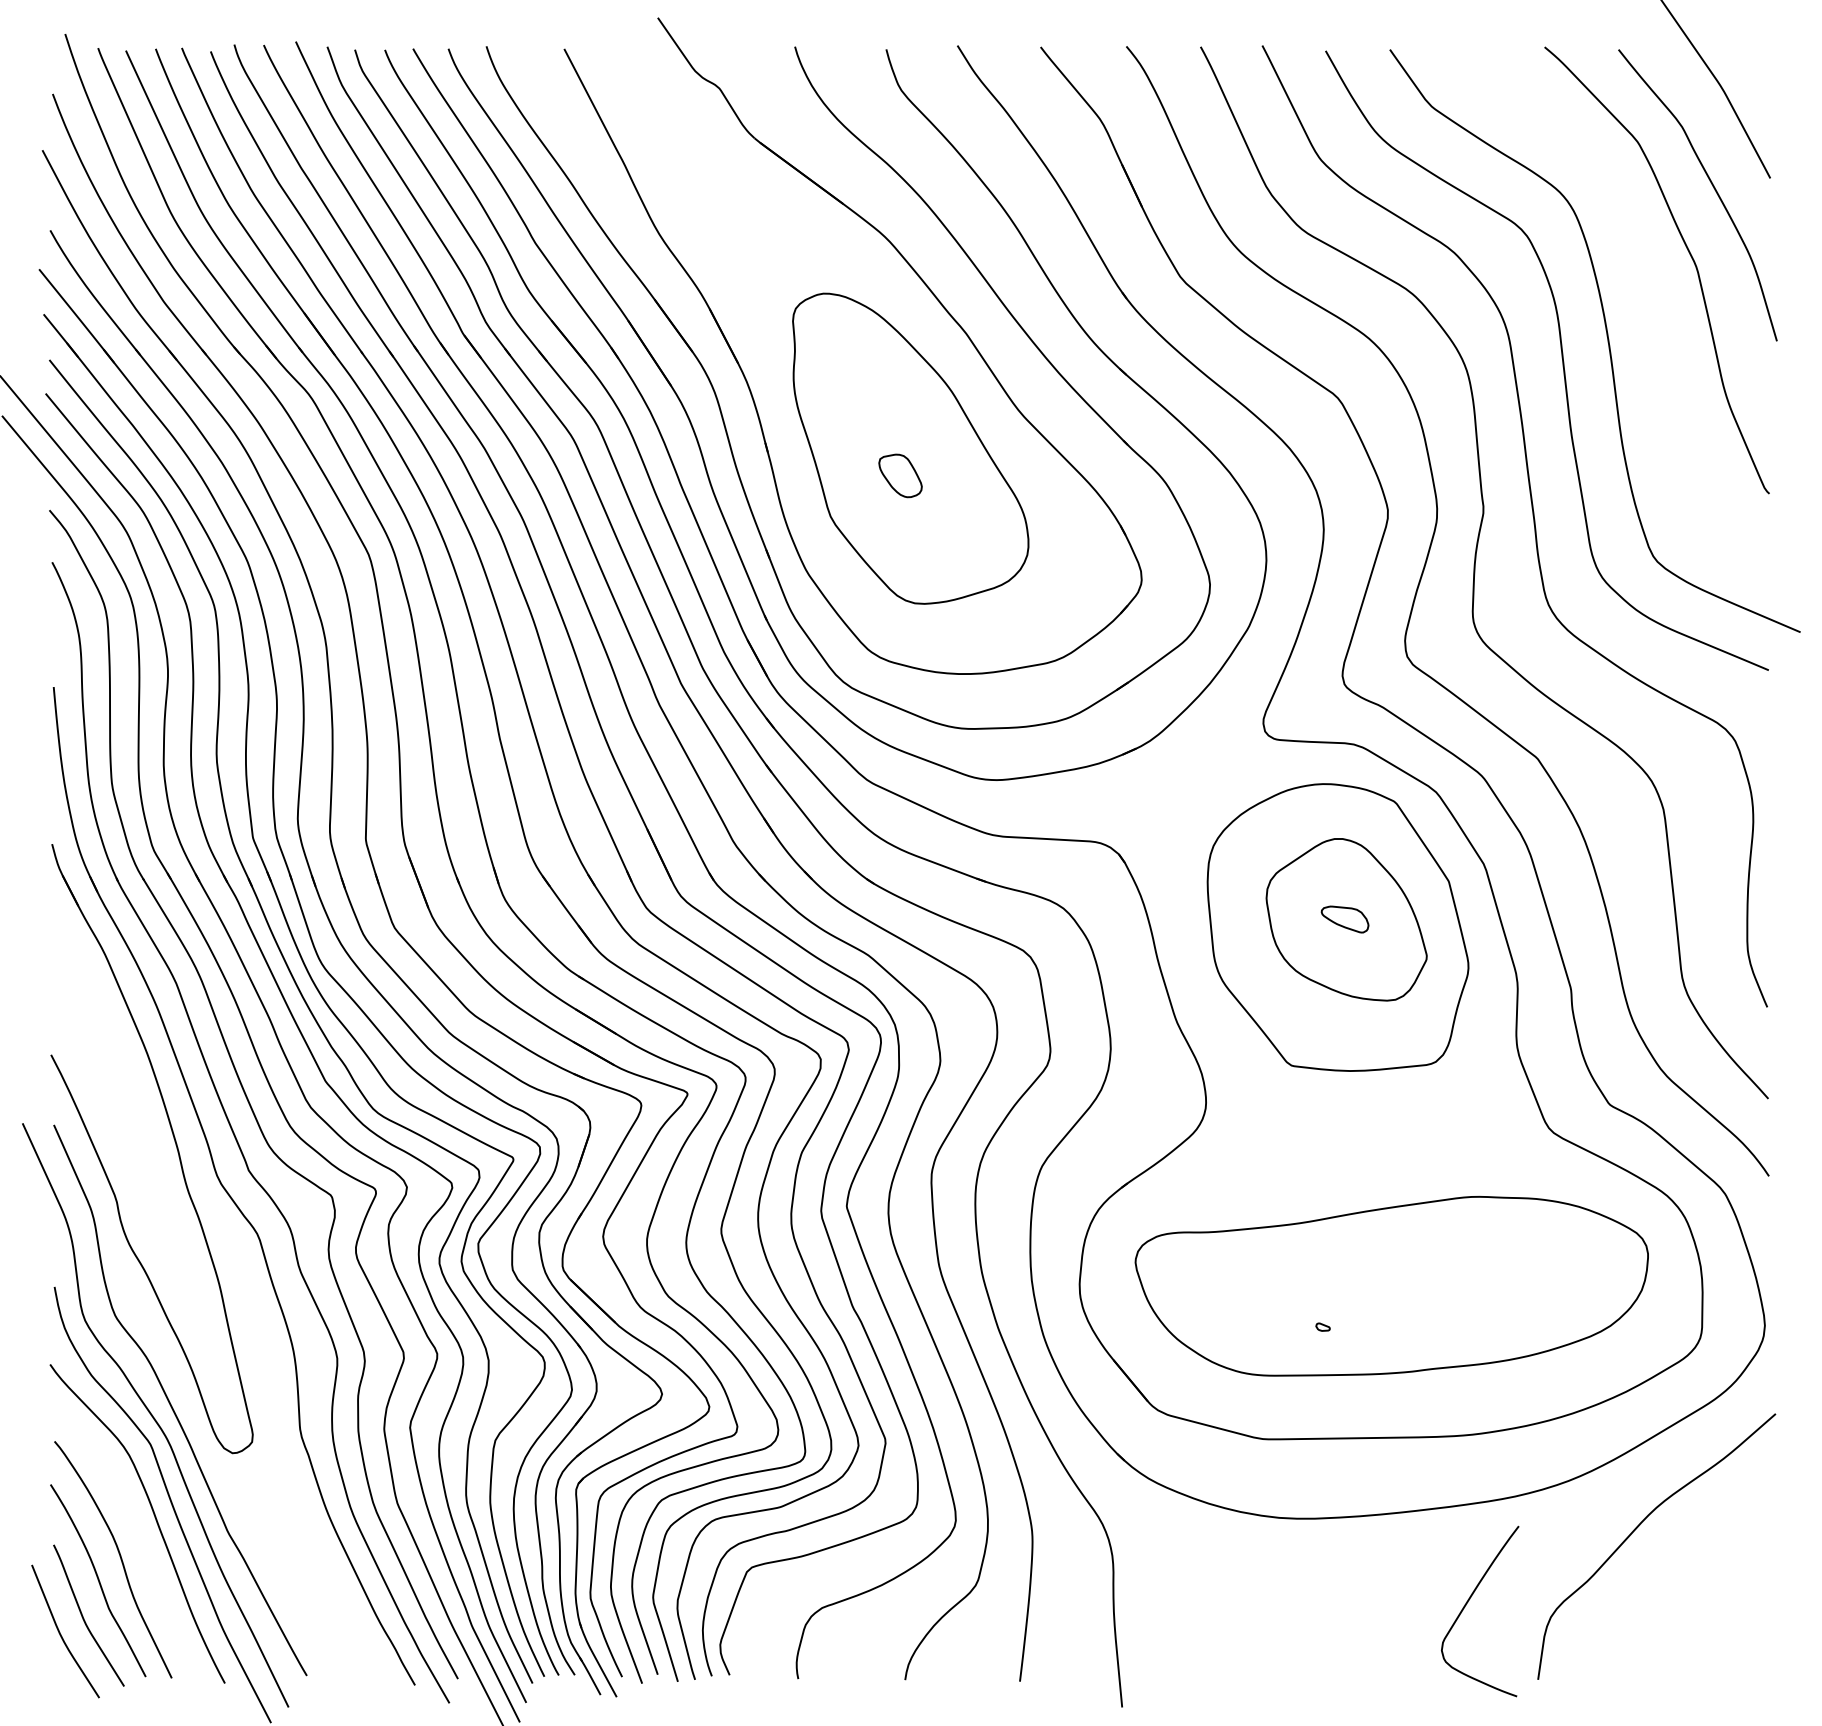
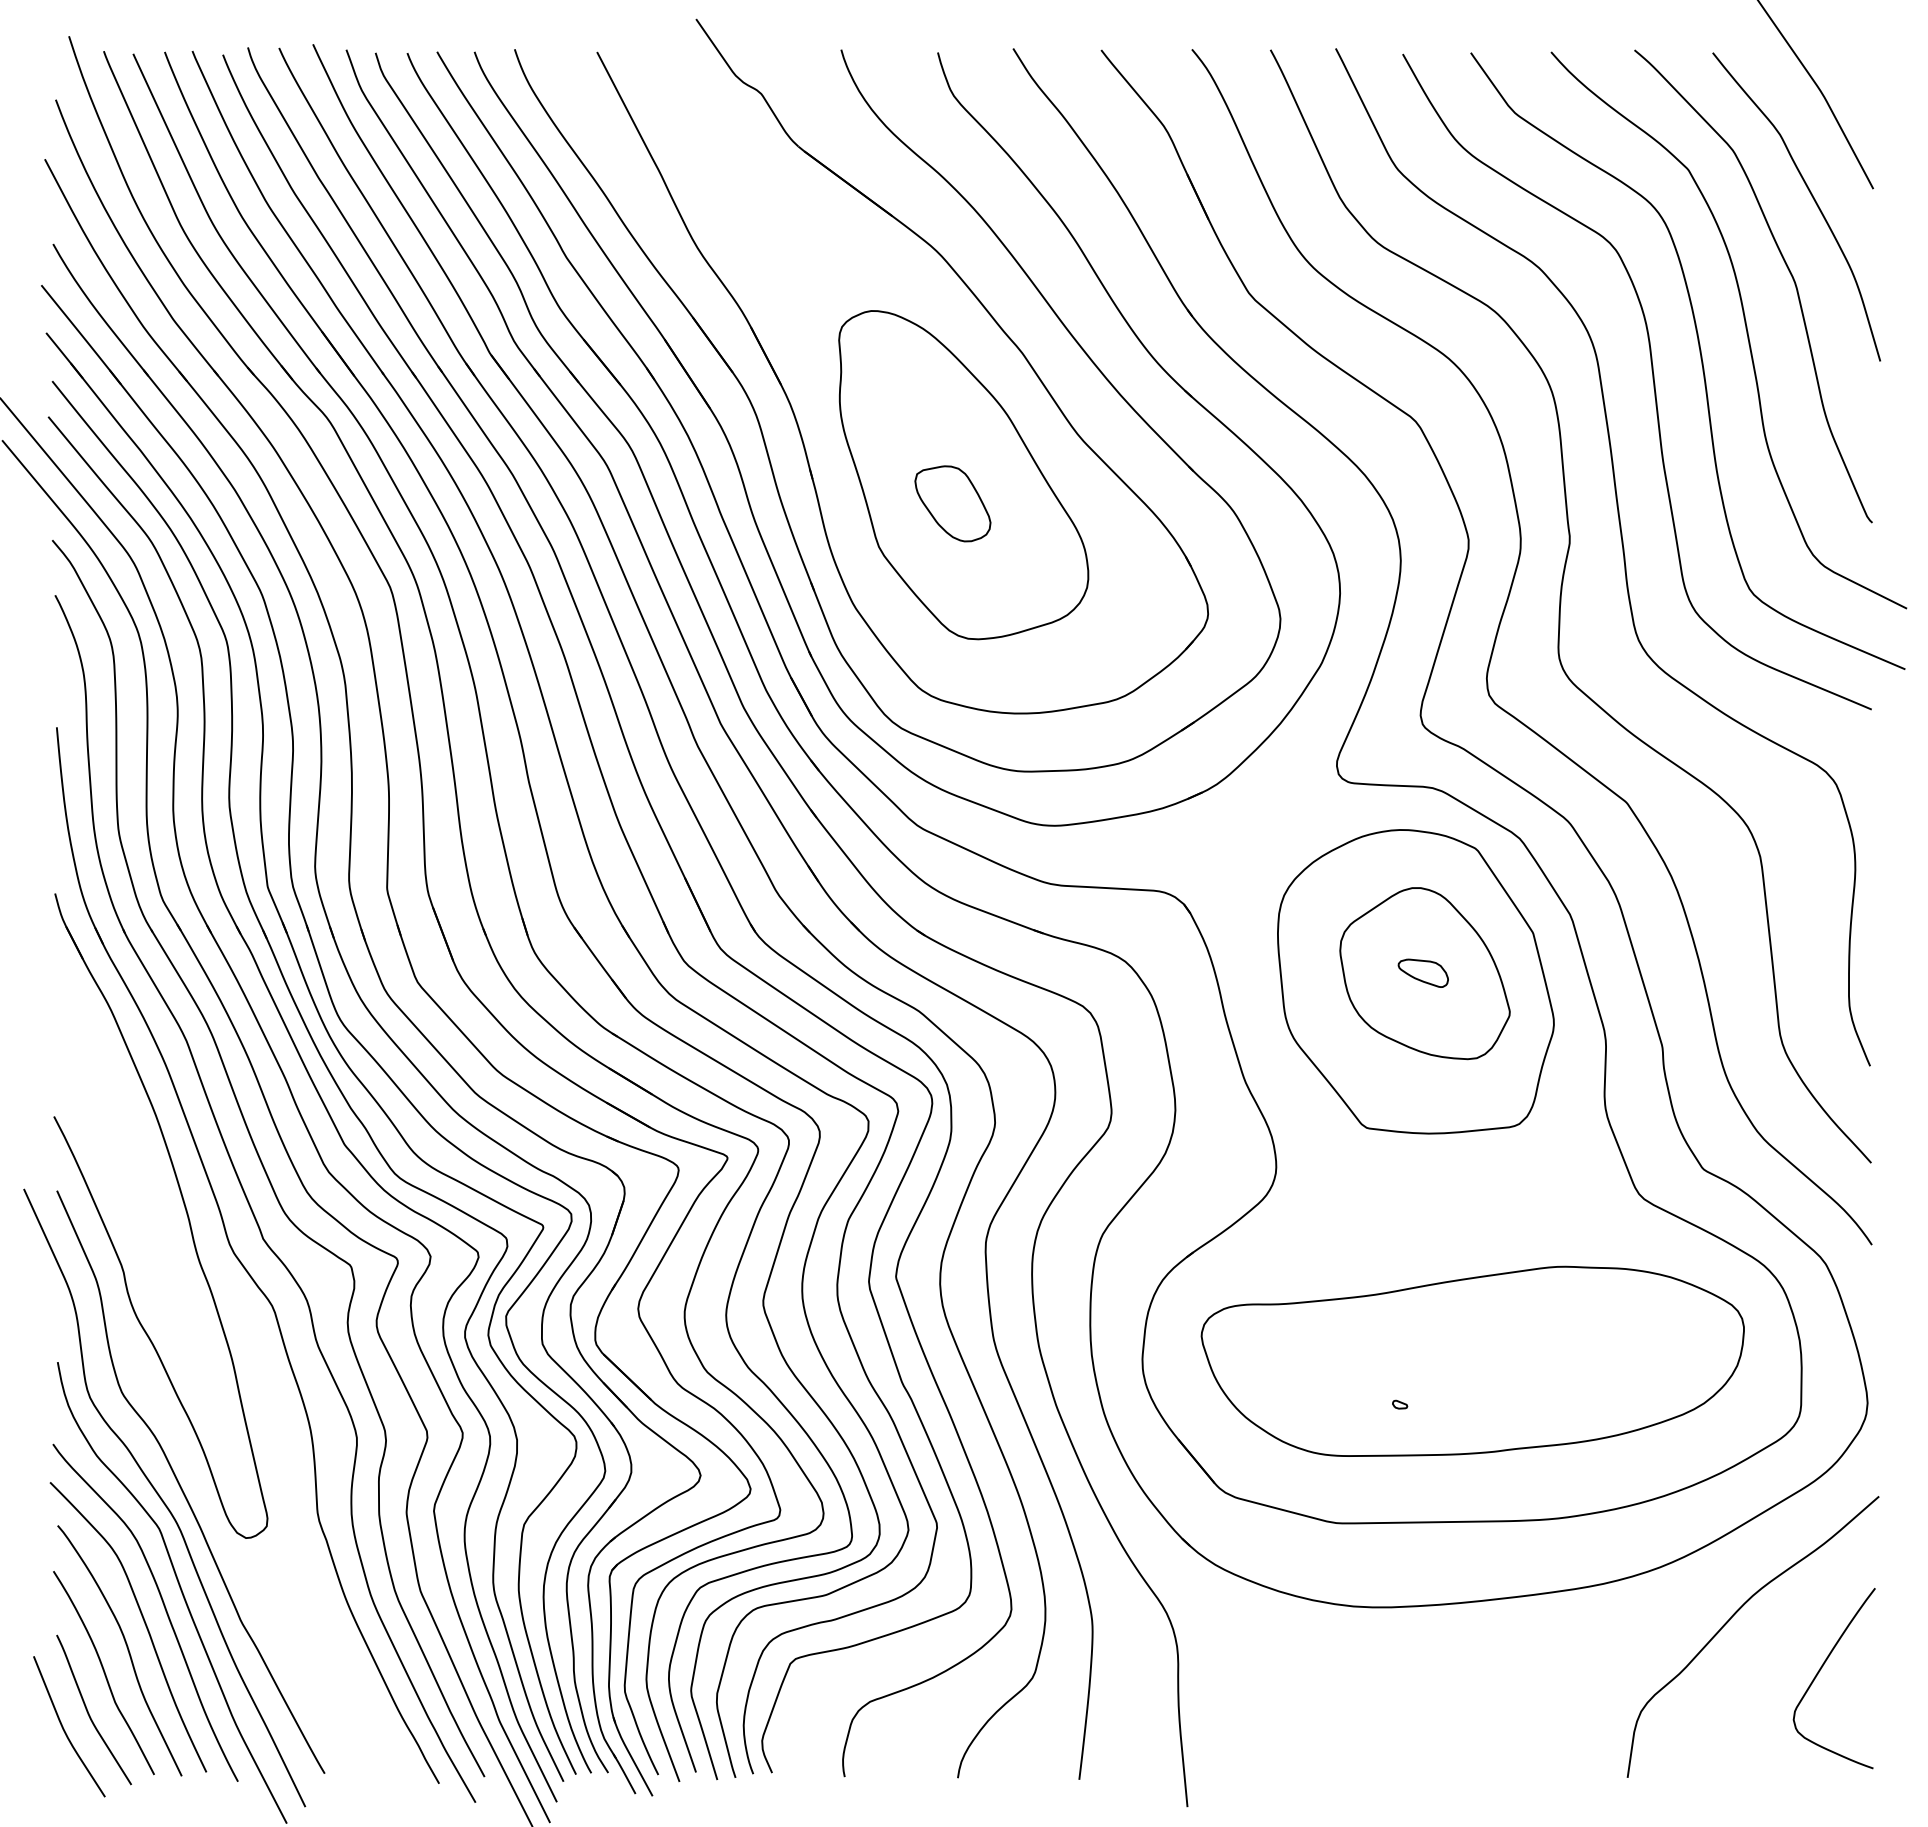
curve: (1649, 310) -> (1745, 328), added
part: (900, 475) -> (952, 503), size x1.67
curve: (134, 1530) -> (142, 1619), added
curve: (1467, 1604) -> (1820, 1671), moved

